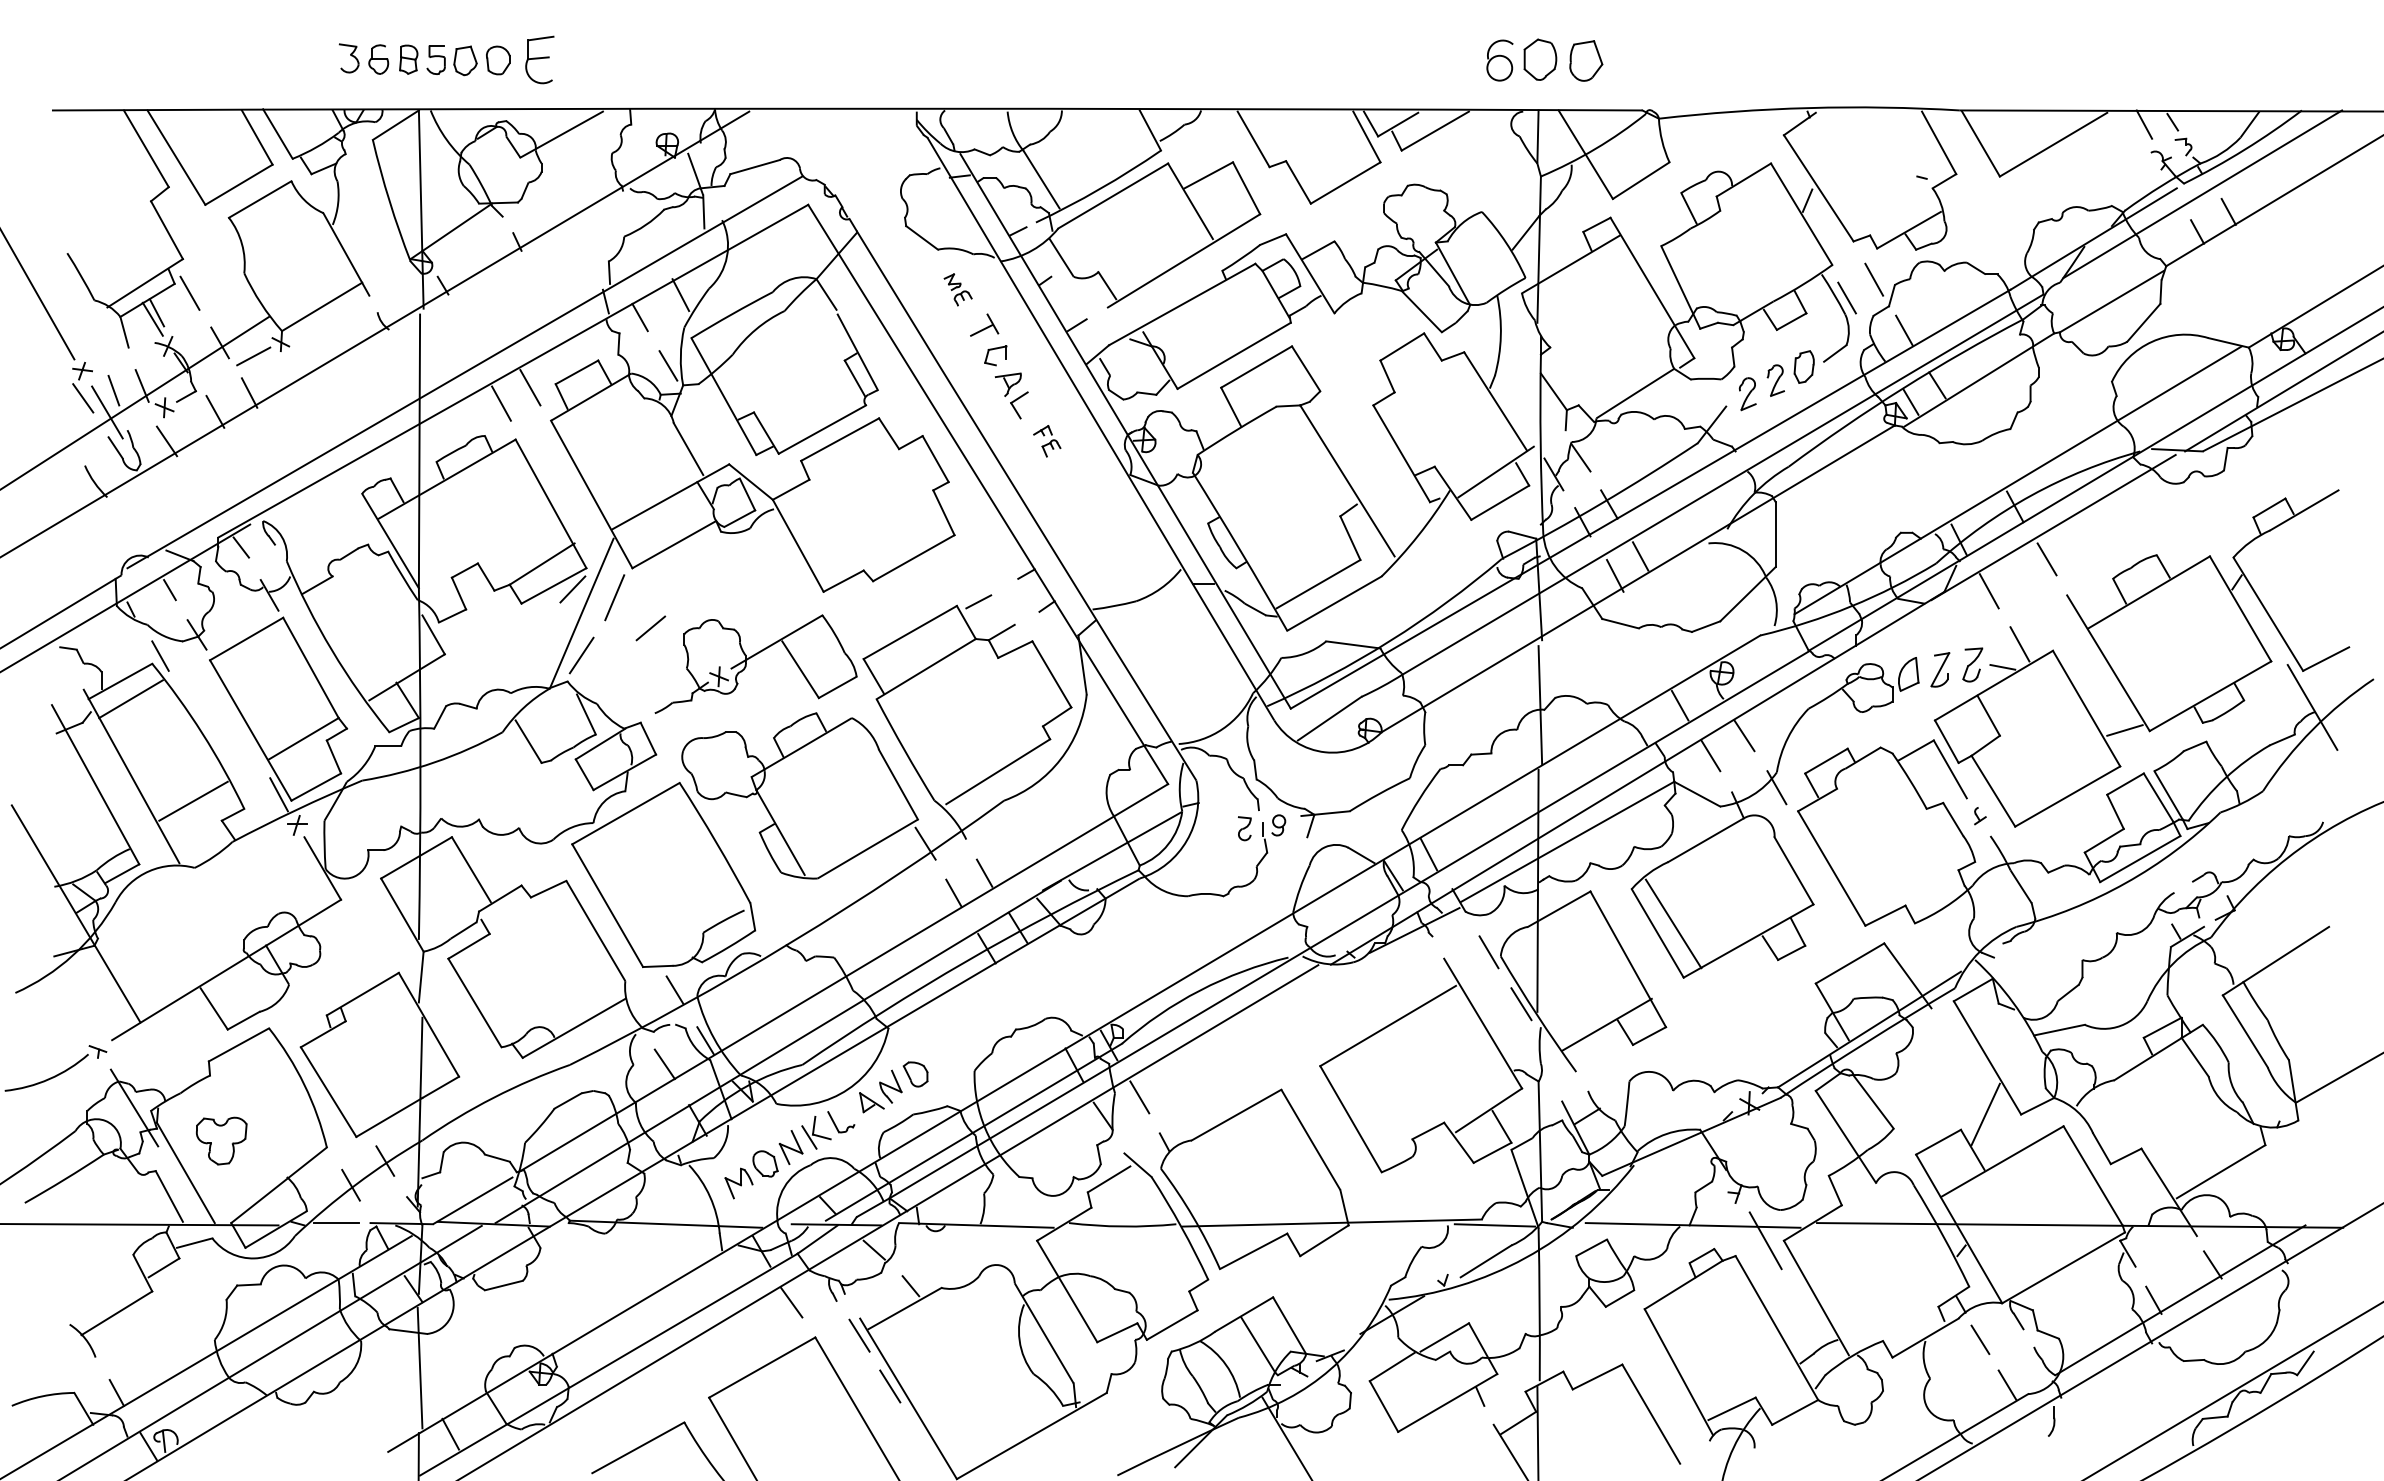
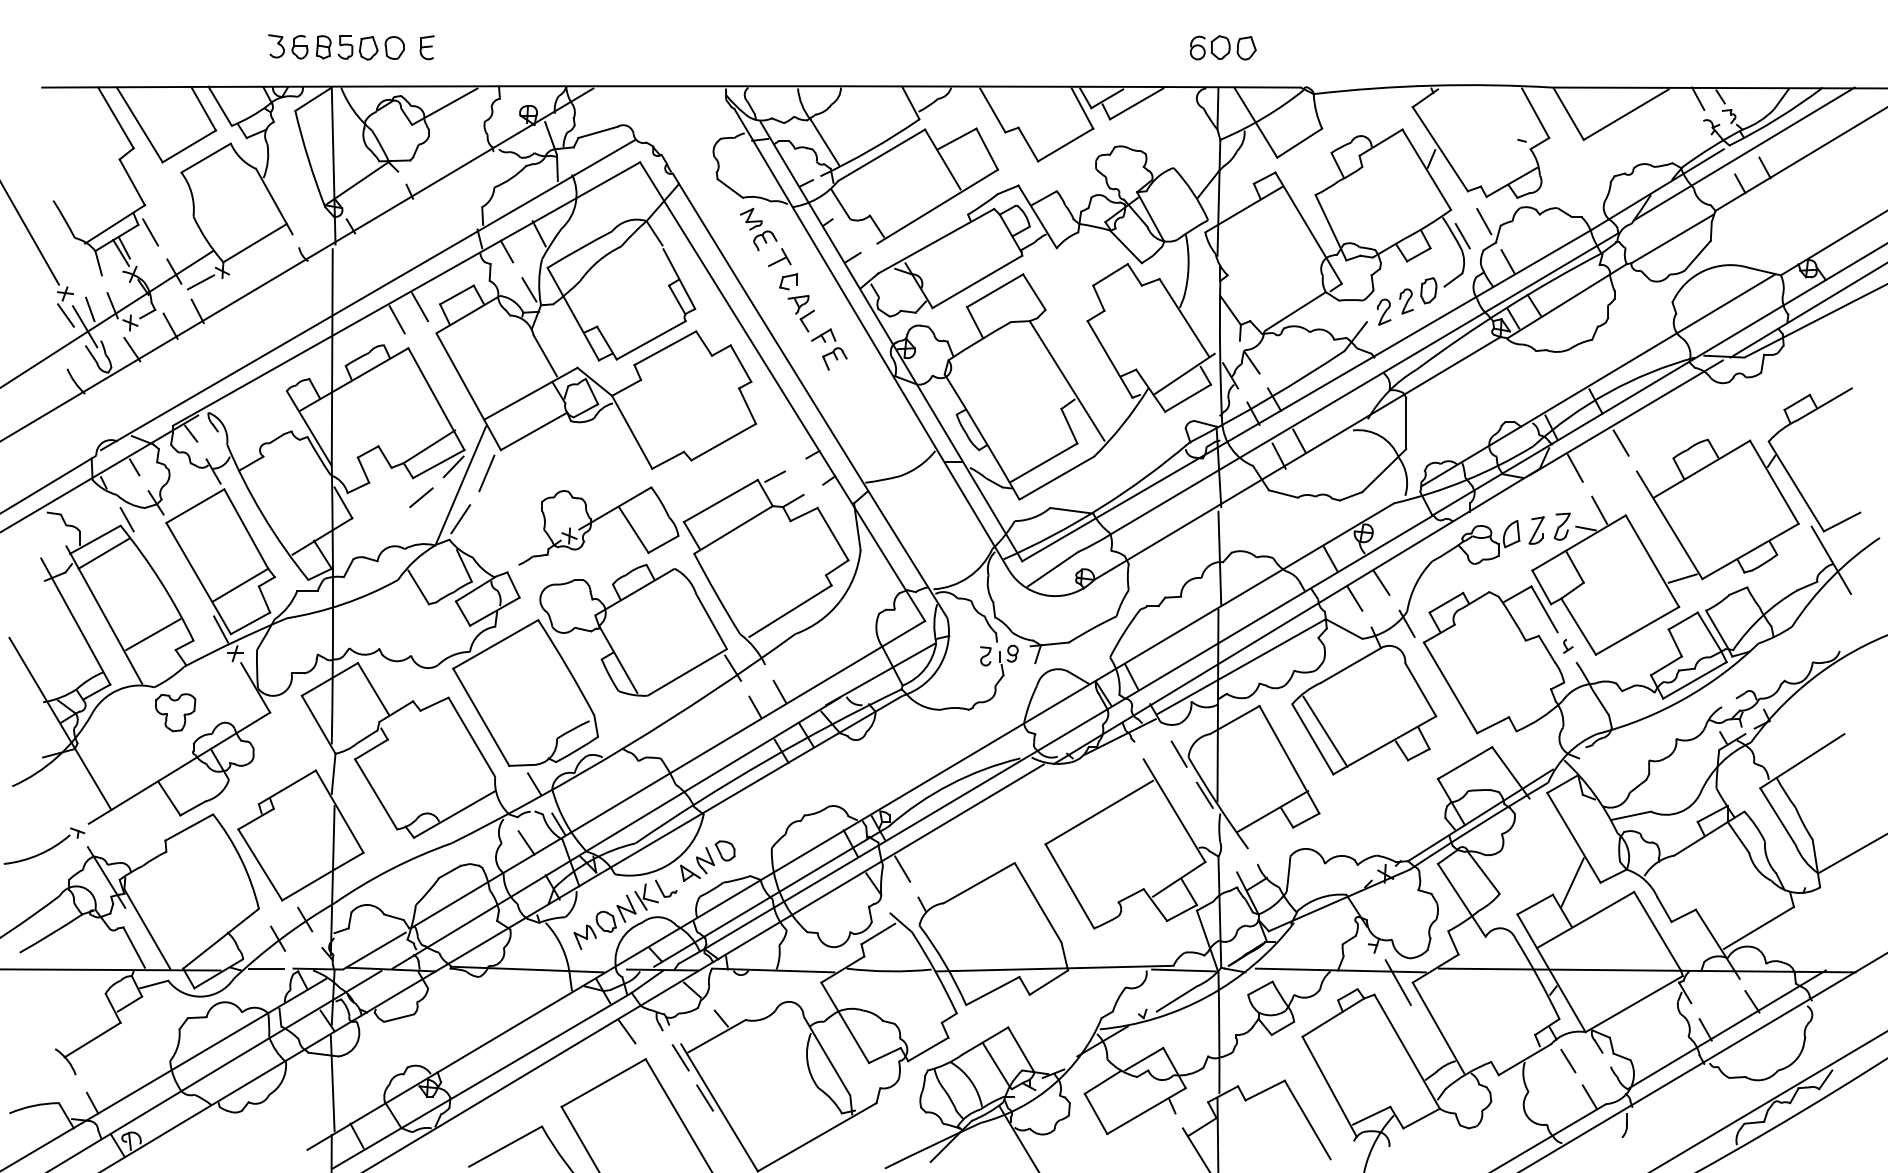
part: (538, 59) -> (426, 47), size x0.62
part: (1543, 59) -> (1222, 47), size x0.71
part: (957, 289) -> (758, 229), size x1.67
part: (1047, 441) -> (829, 349), size x1.67
line: (650, 628) -> (421, 497), moved
part: (221, 1140) -> (175, 712), moved

